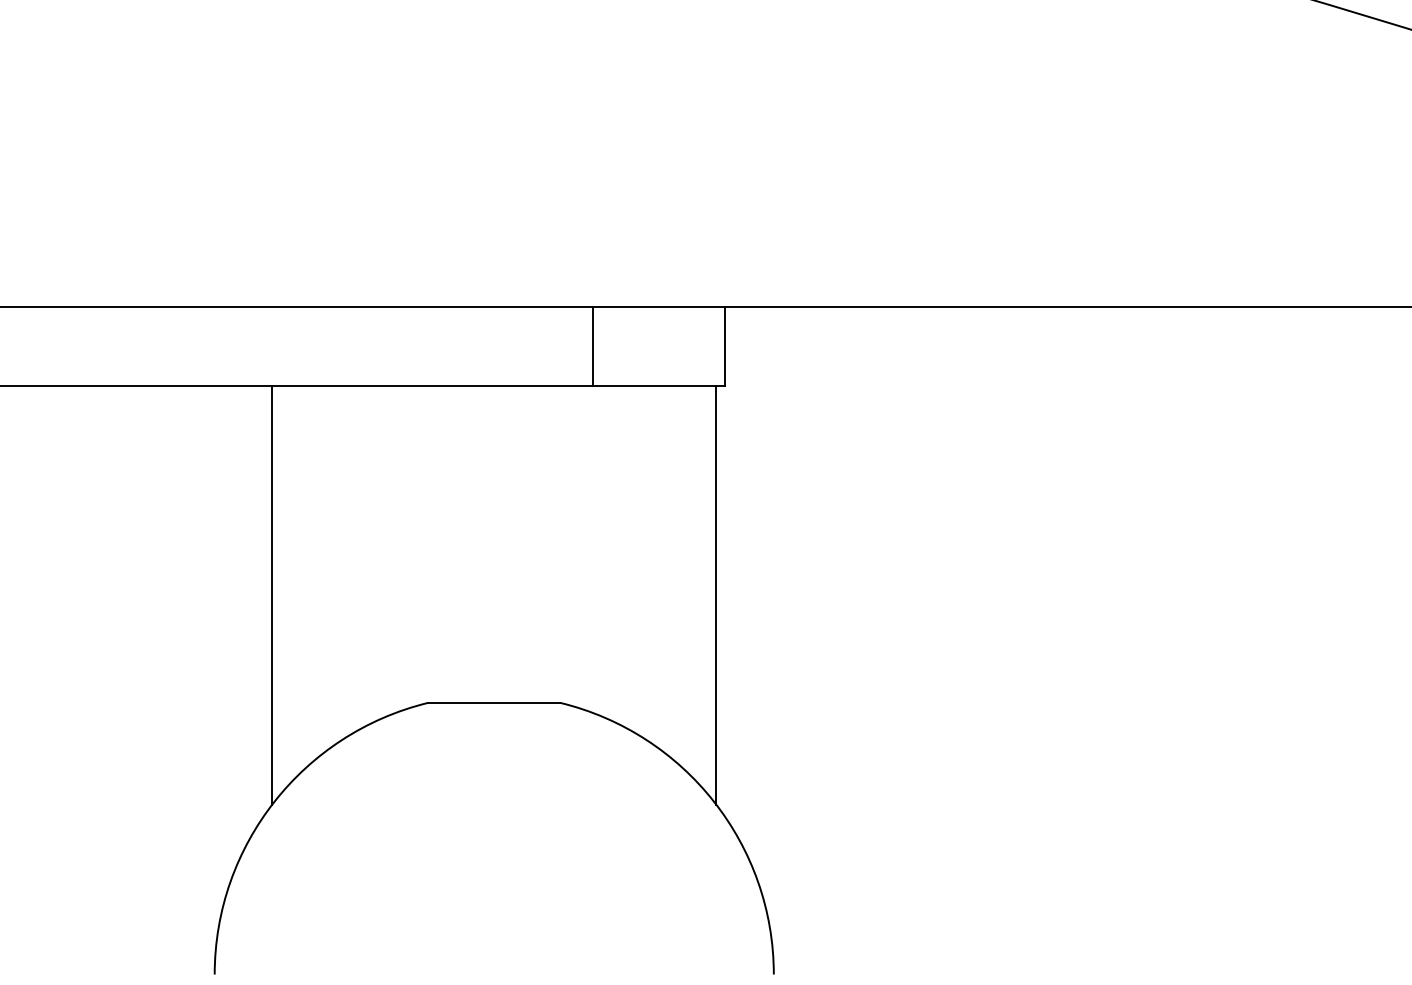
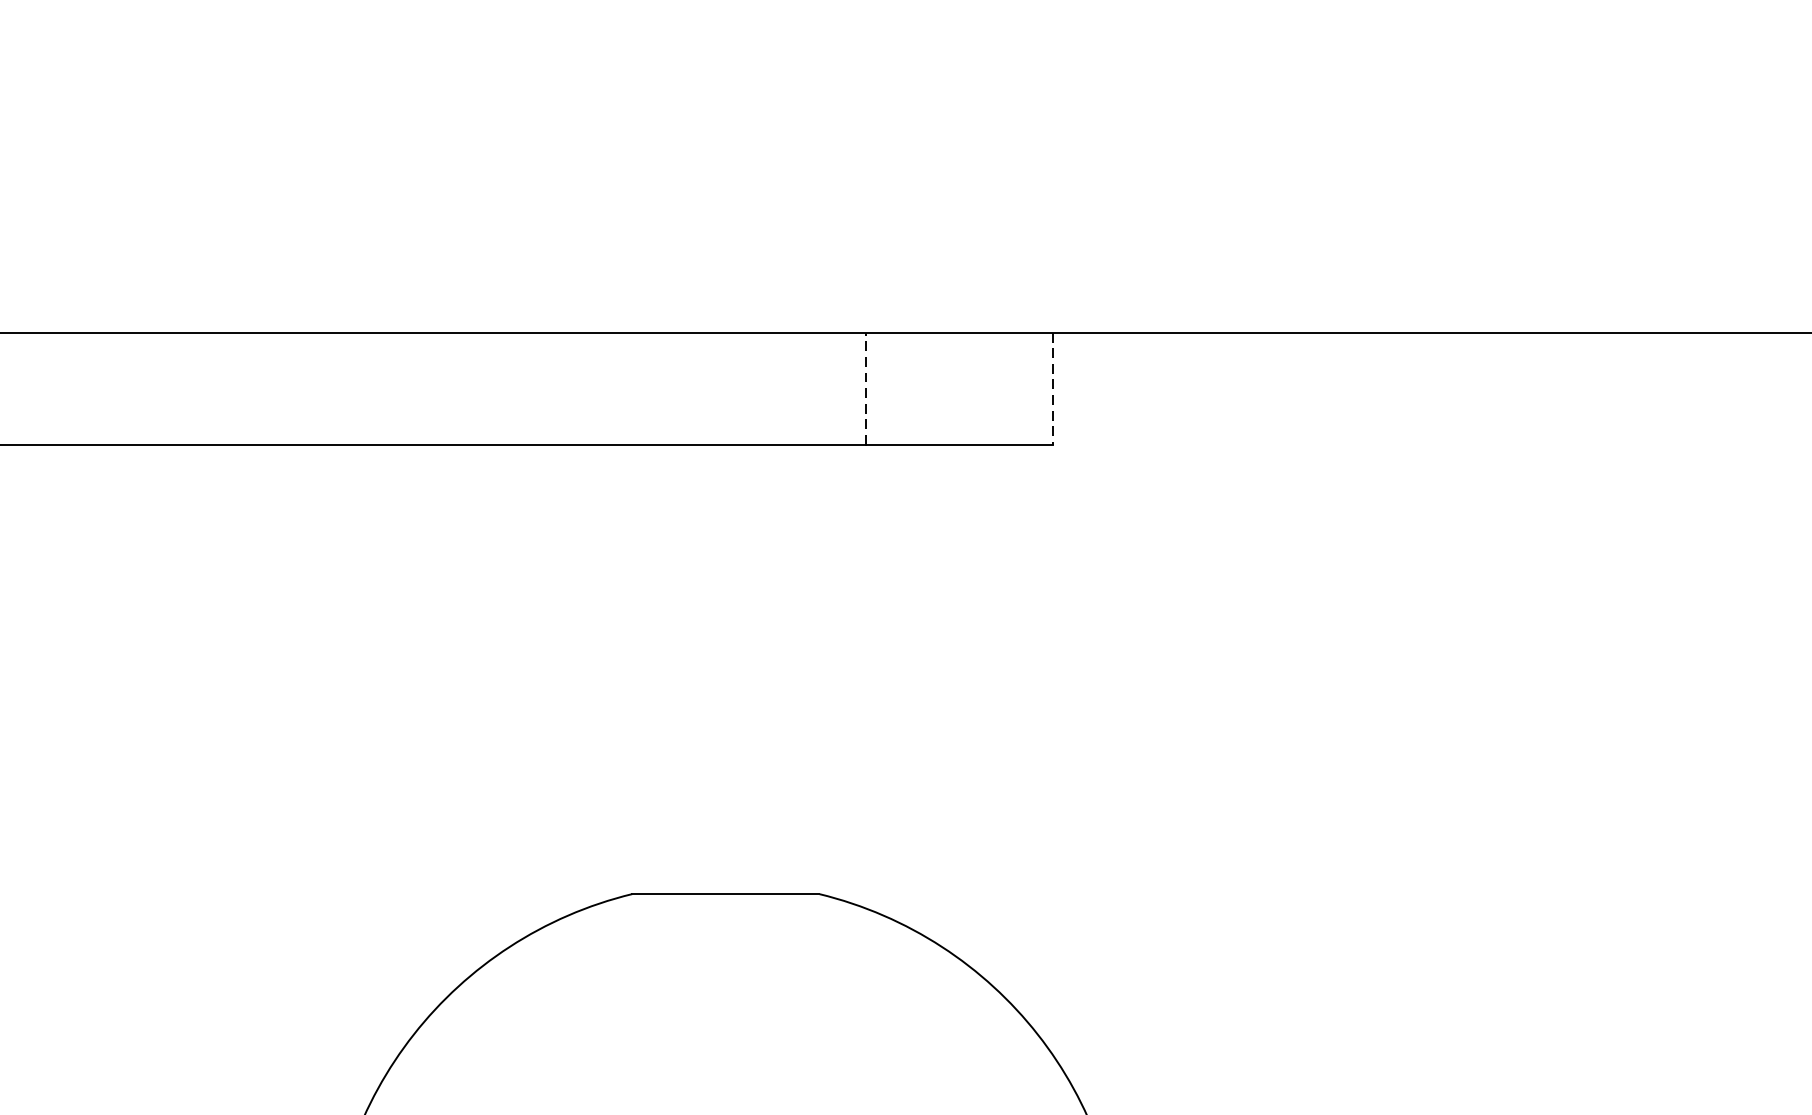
line: (593, 346) -> (866, 388), solid -> dashed
line: (725, 346) -> (1054, 388), solid -> dashed
line: (272, 595) -> (411, 741), removed
line: (716, 595) -> (1041, 741), removed

